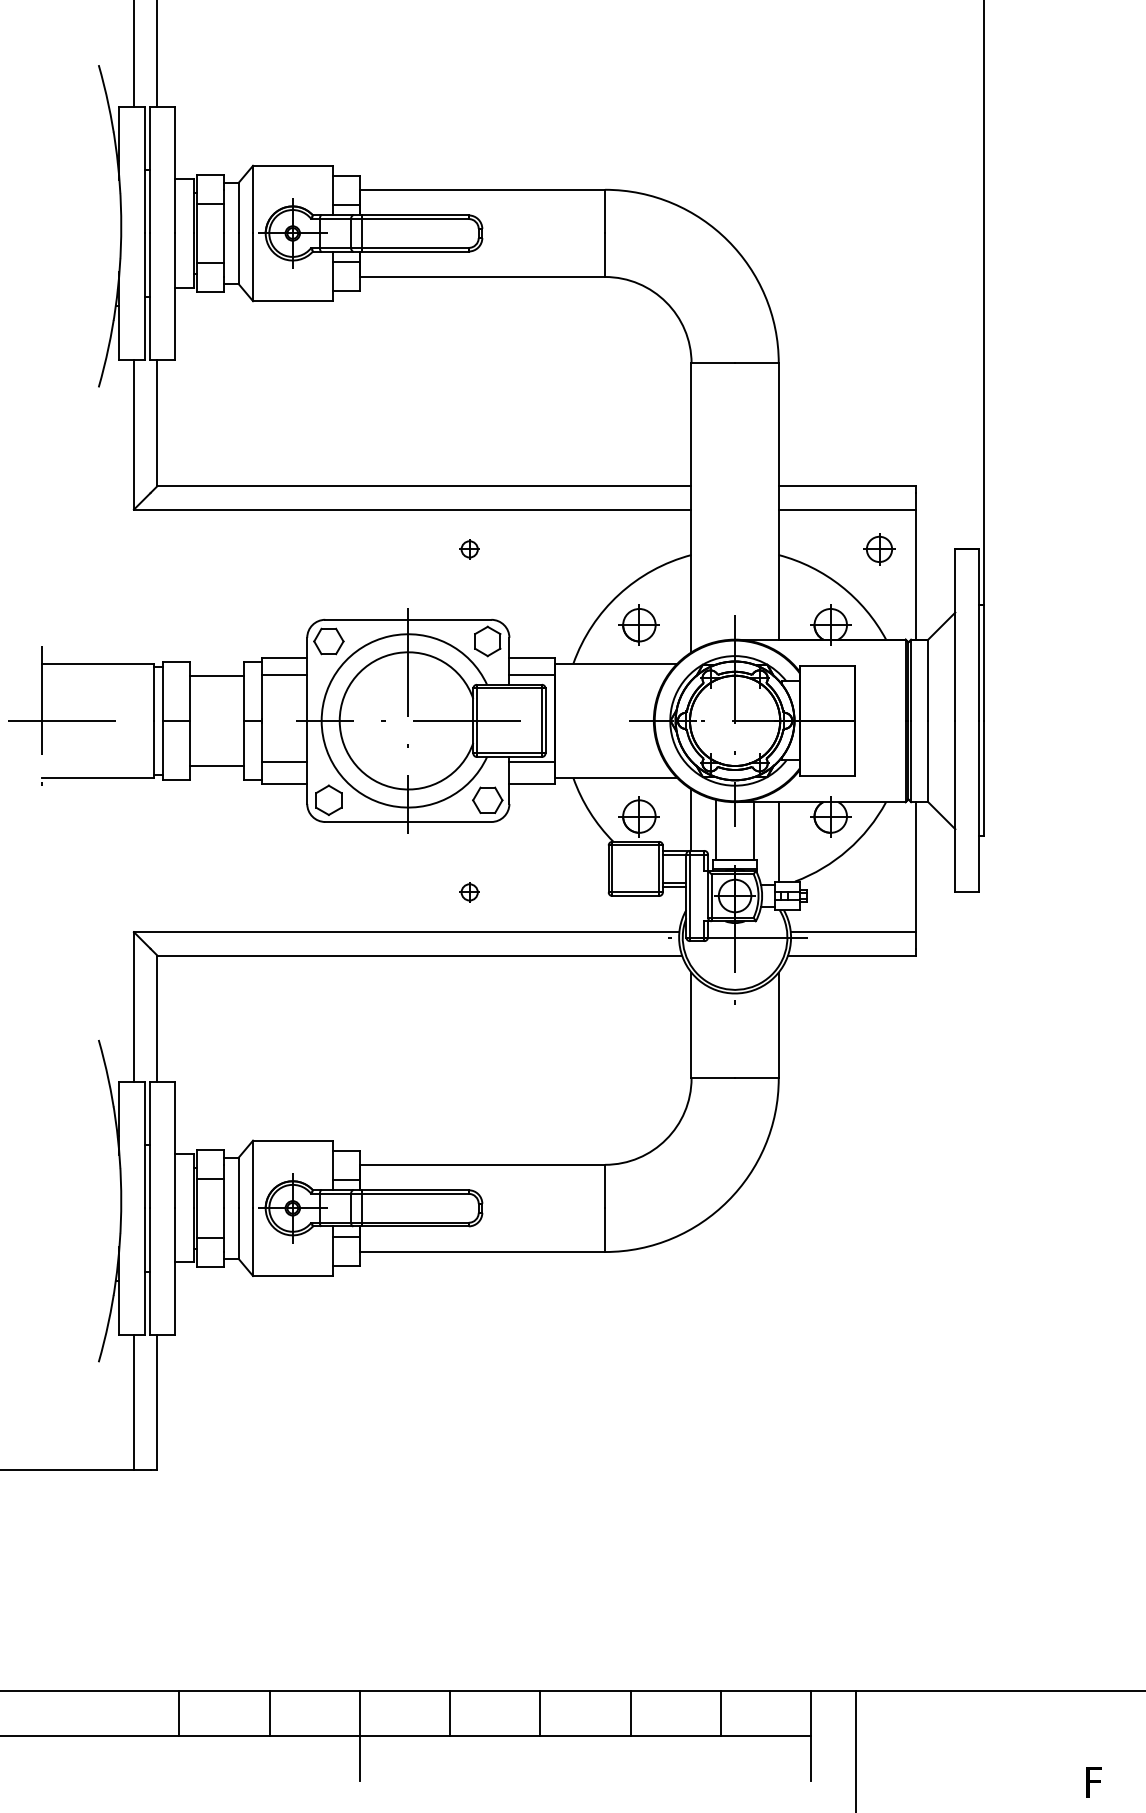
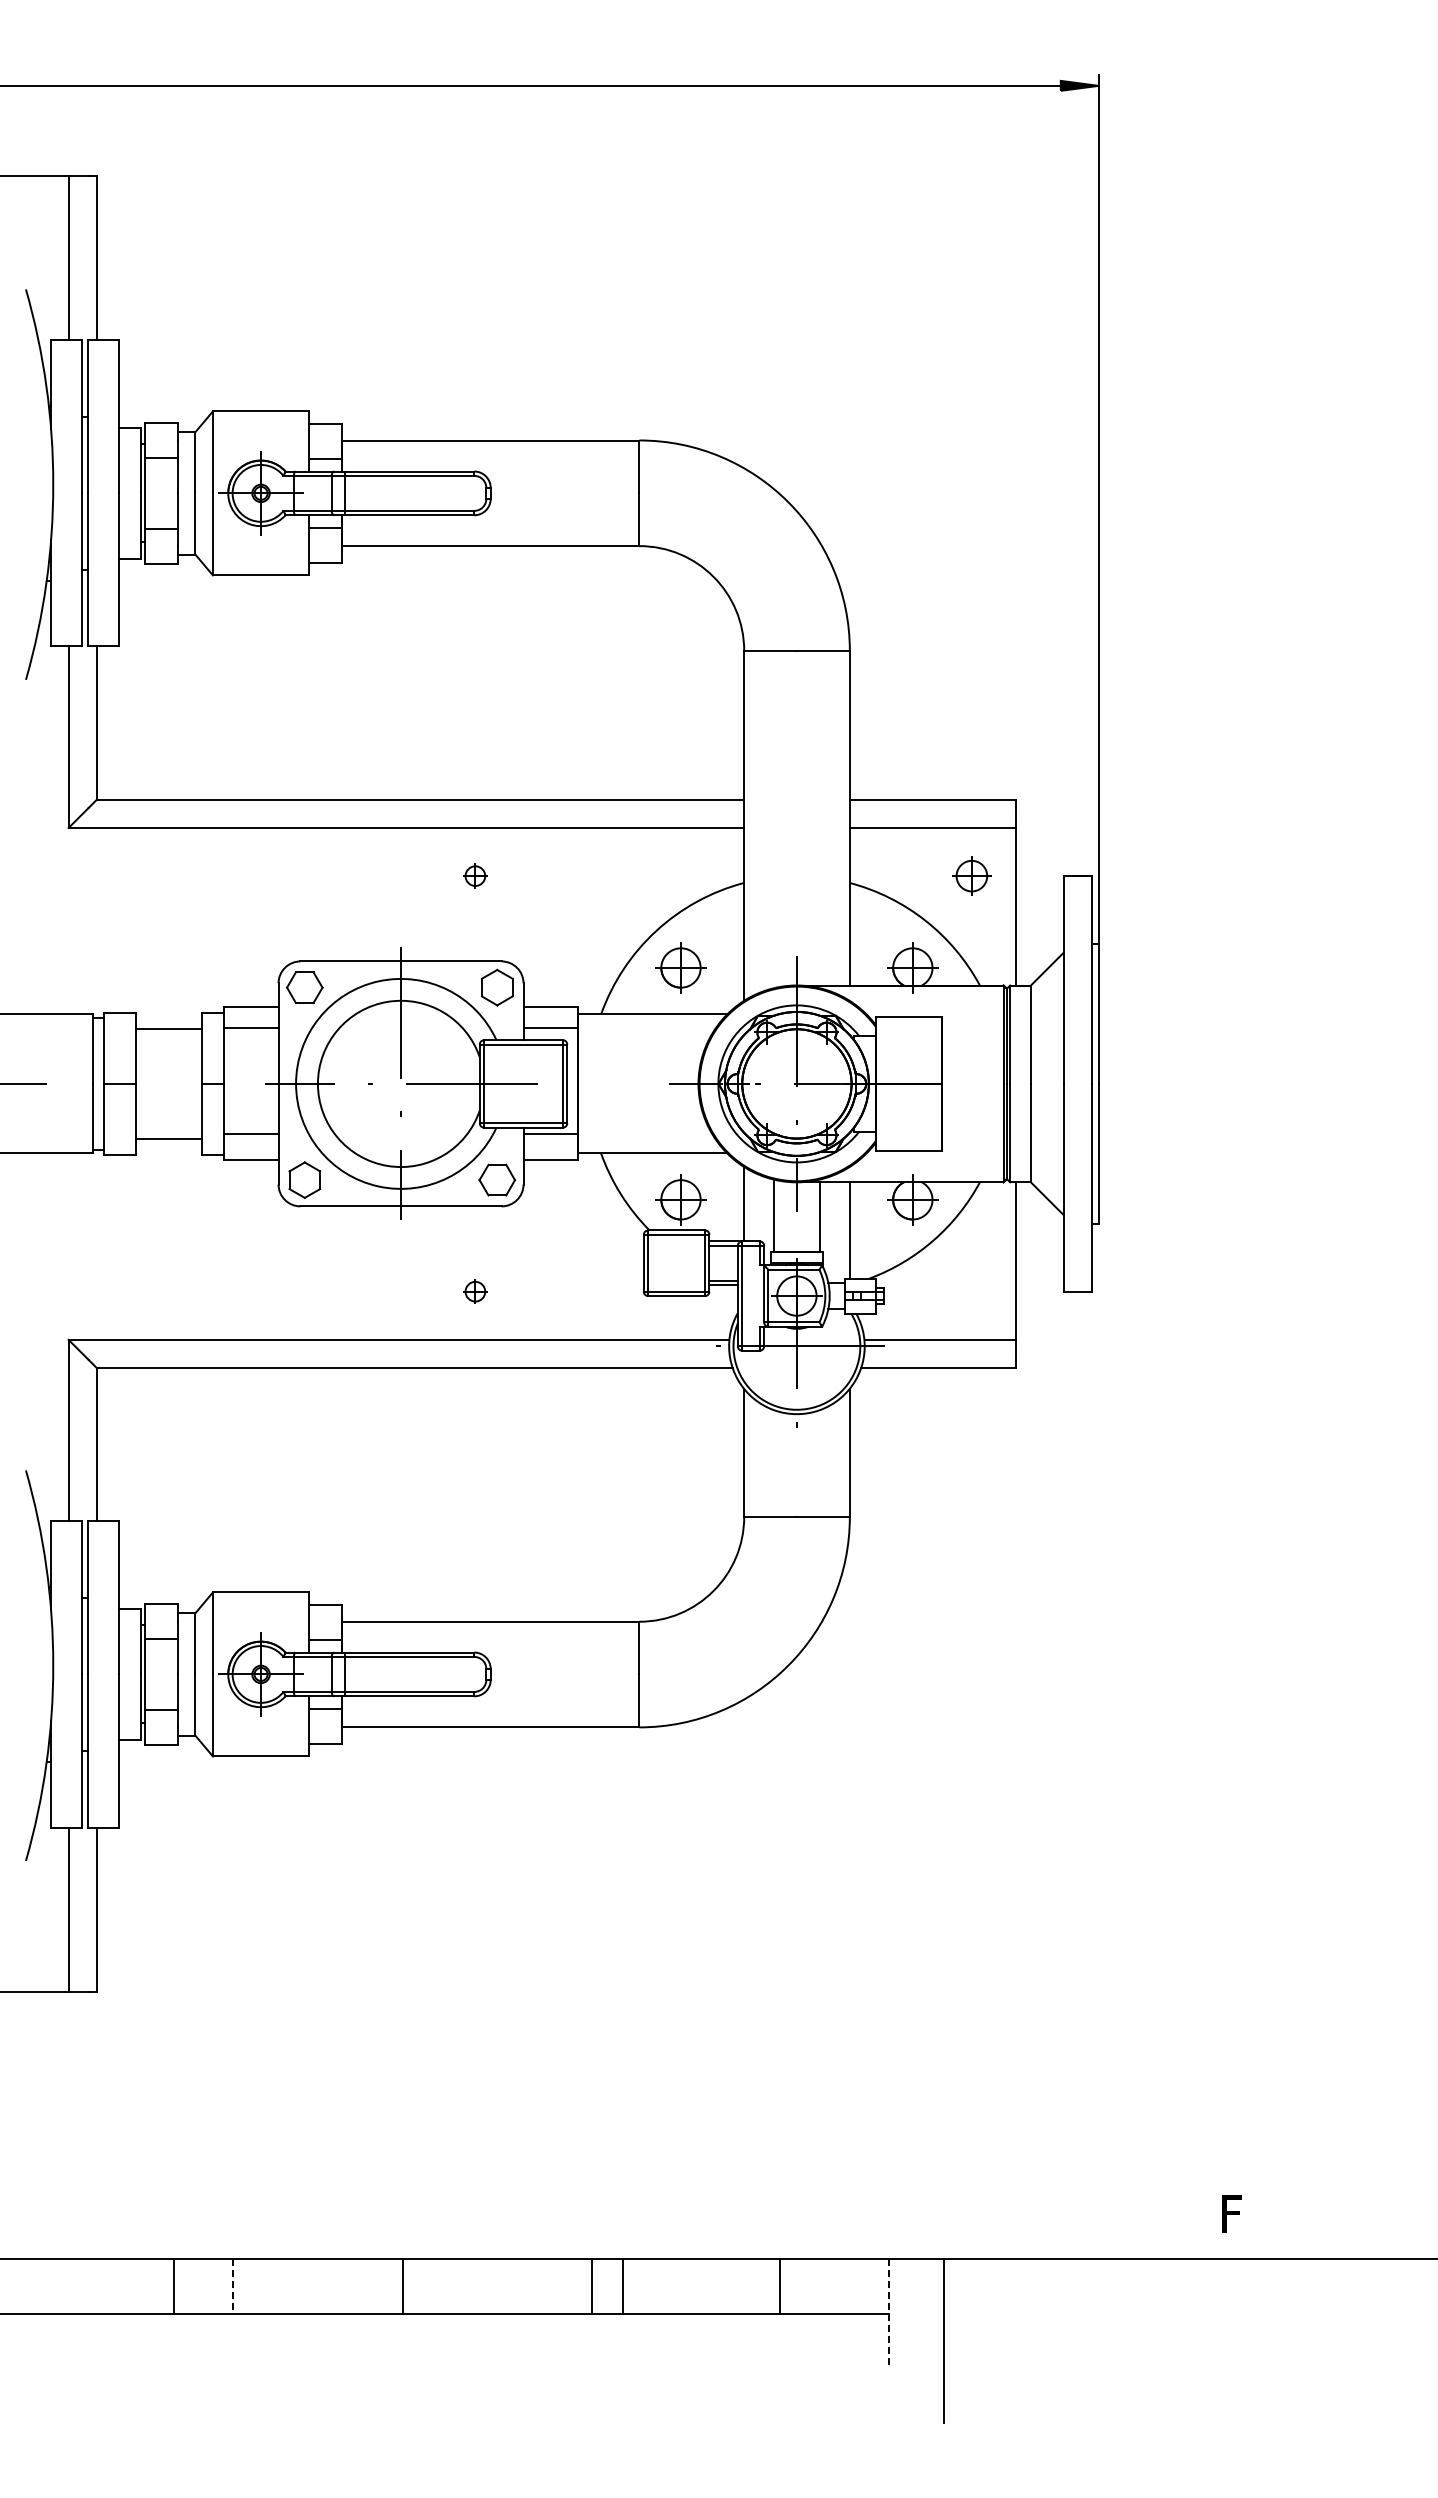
line: (179, 1713) -> (173, 2286), moved
line: (269, 1713) -> (232, 2286), solid -> dashed
line: (449, 1713) -> (402, 2286), moved
line: (540, 1713) -> (623, 2286), moved
line: (630, 1713) -> (592, 2286), moved
line: (360, 1735) -> (342, 2313), removed
line: (811, 1735) -> (889, 2313), solid -> dashed
text: (1093, 1782) -> (1231, 2213), moved

